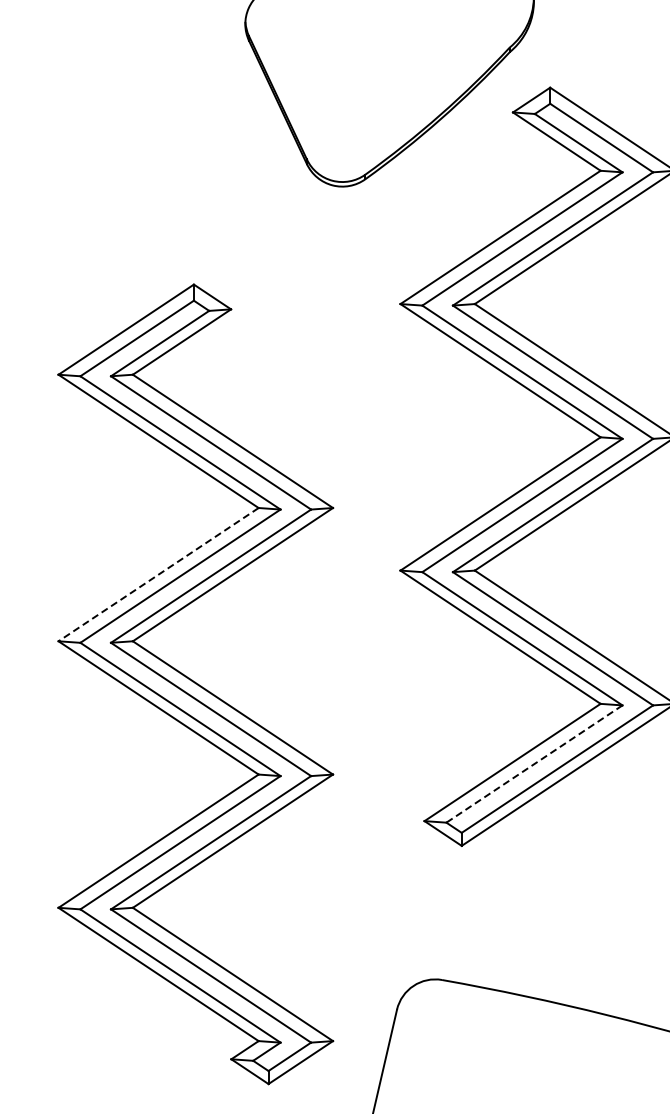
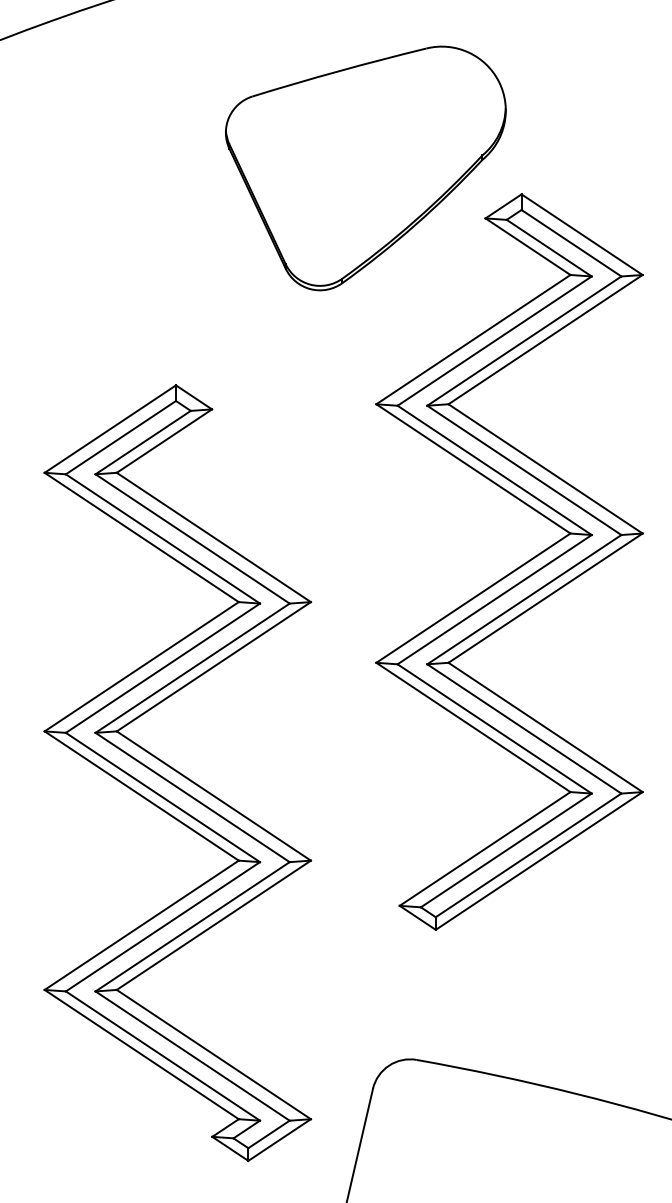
line: (158, 574) -> (141, 666), dashed -> solid
line: (534, 764) -> (506, 850), dashed -> solid

